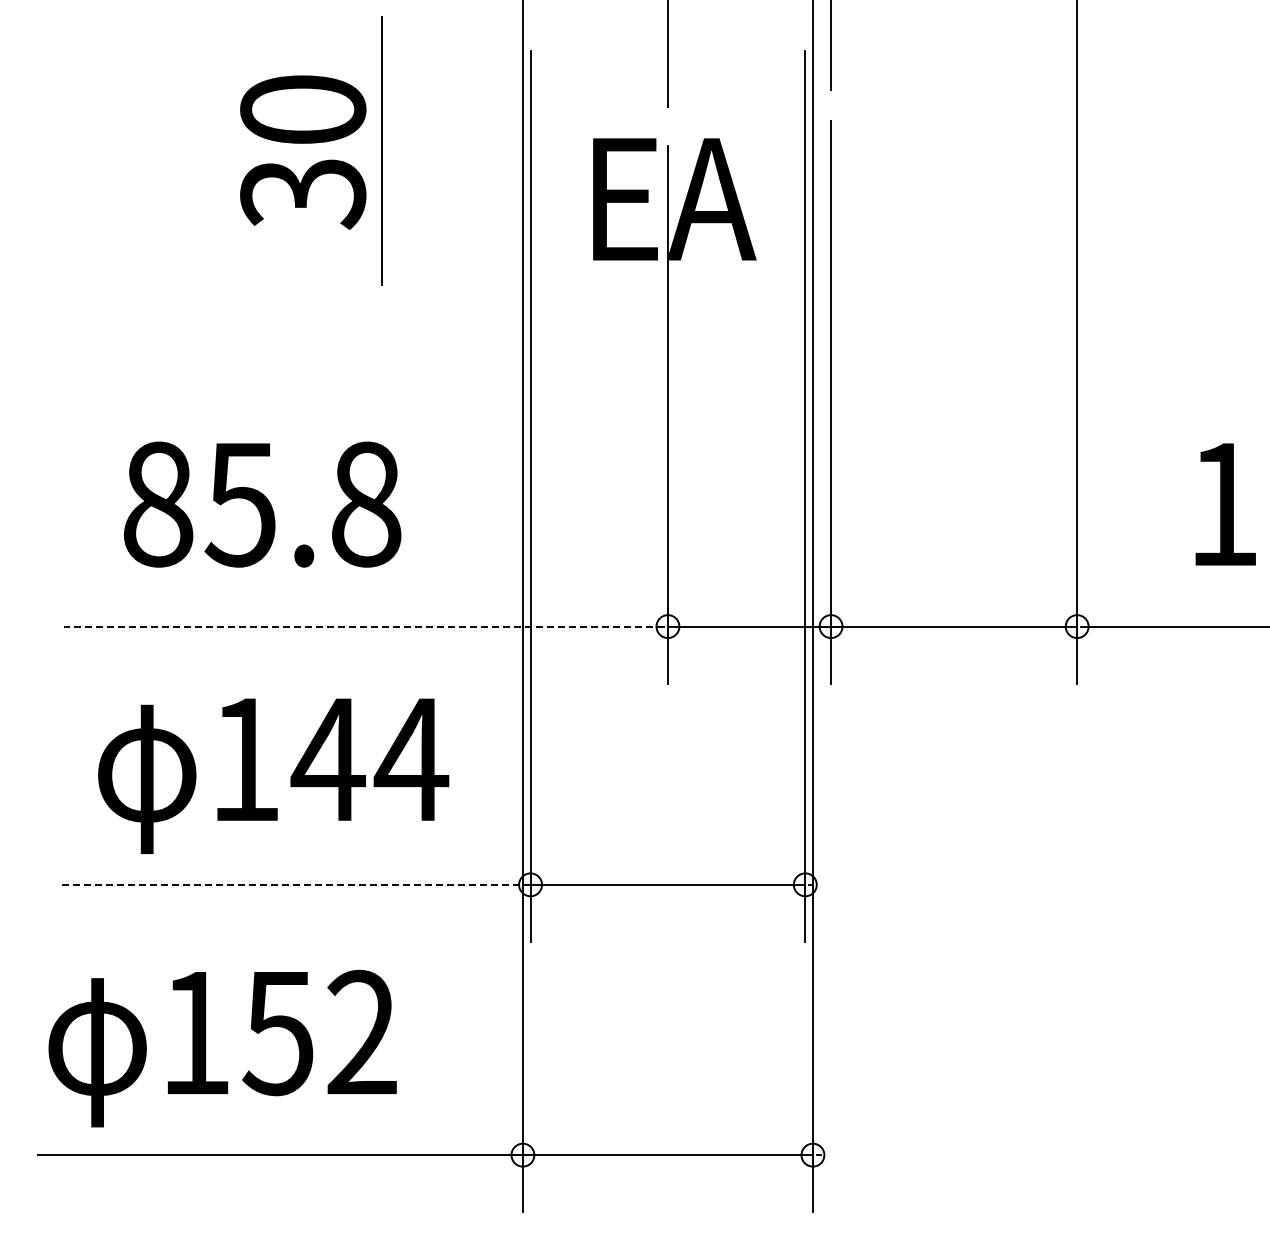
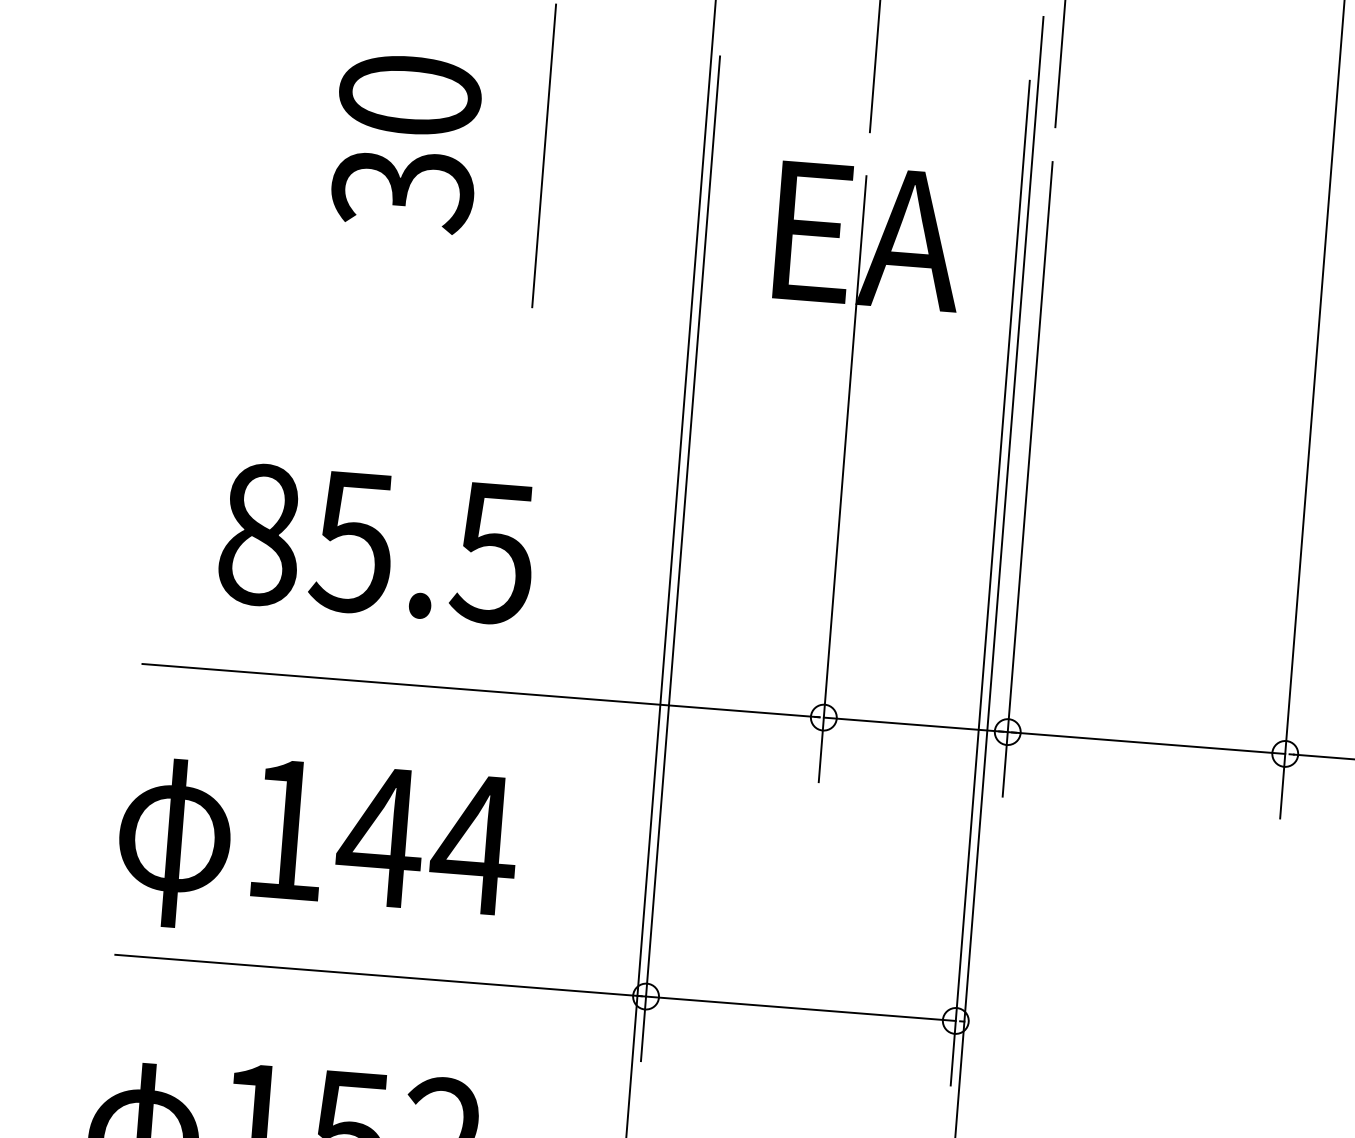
text: (303, 152) -> (406, 143), moved
text: (365, 504) -> (493, 553), 85.8 -> 85.5
line: (363, 626) -> (480, 690), dashed -> solid
text: (273, 775) -> (317, 850), moved
line: (294, 884) -> (379, 975), dashed -> solid

